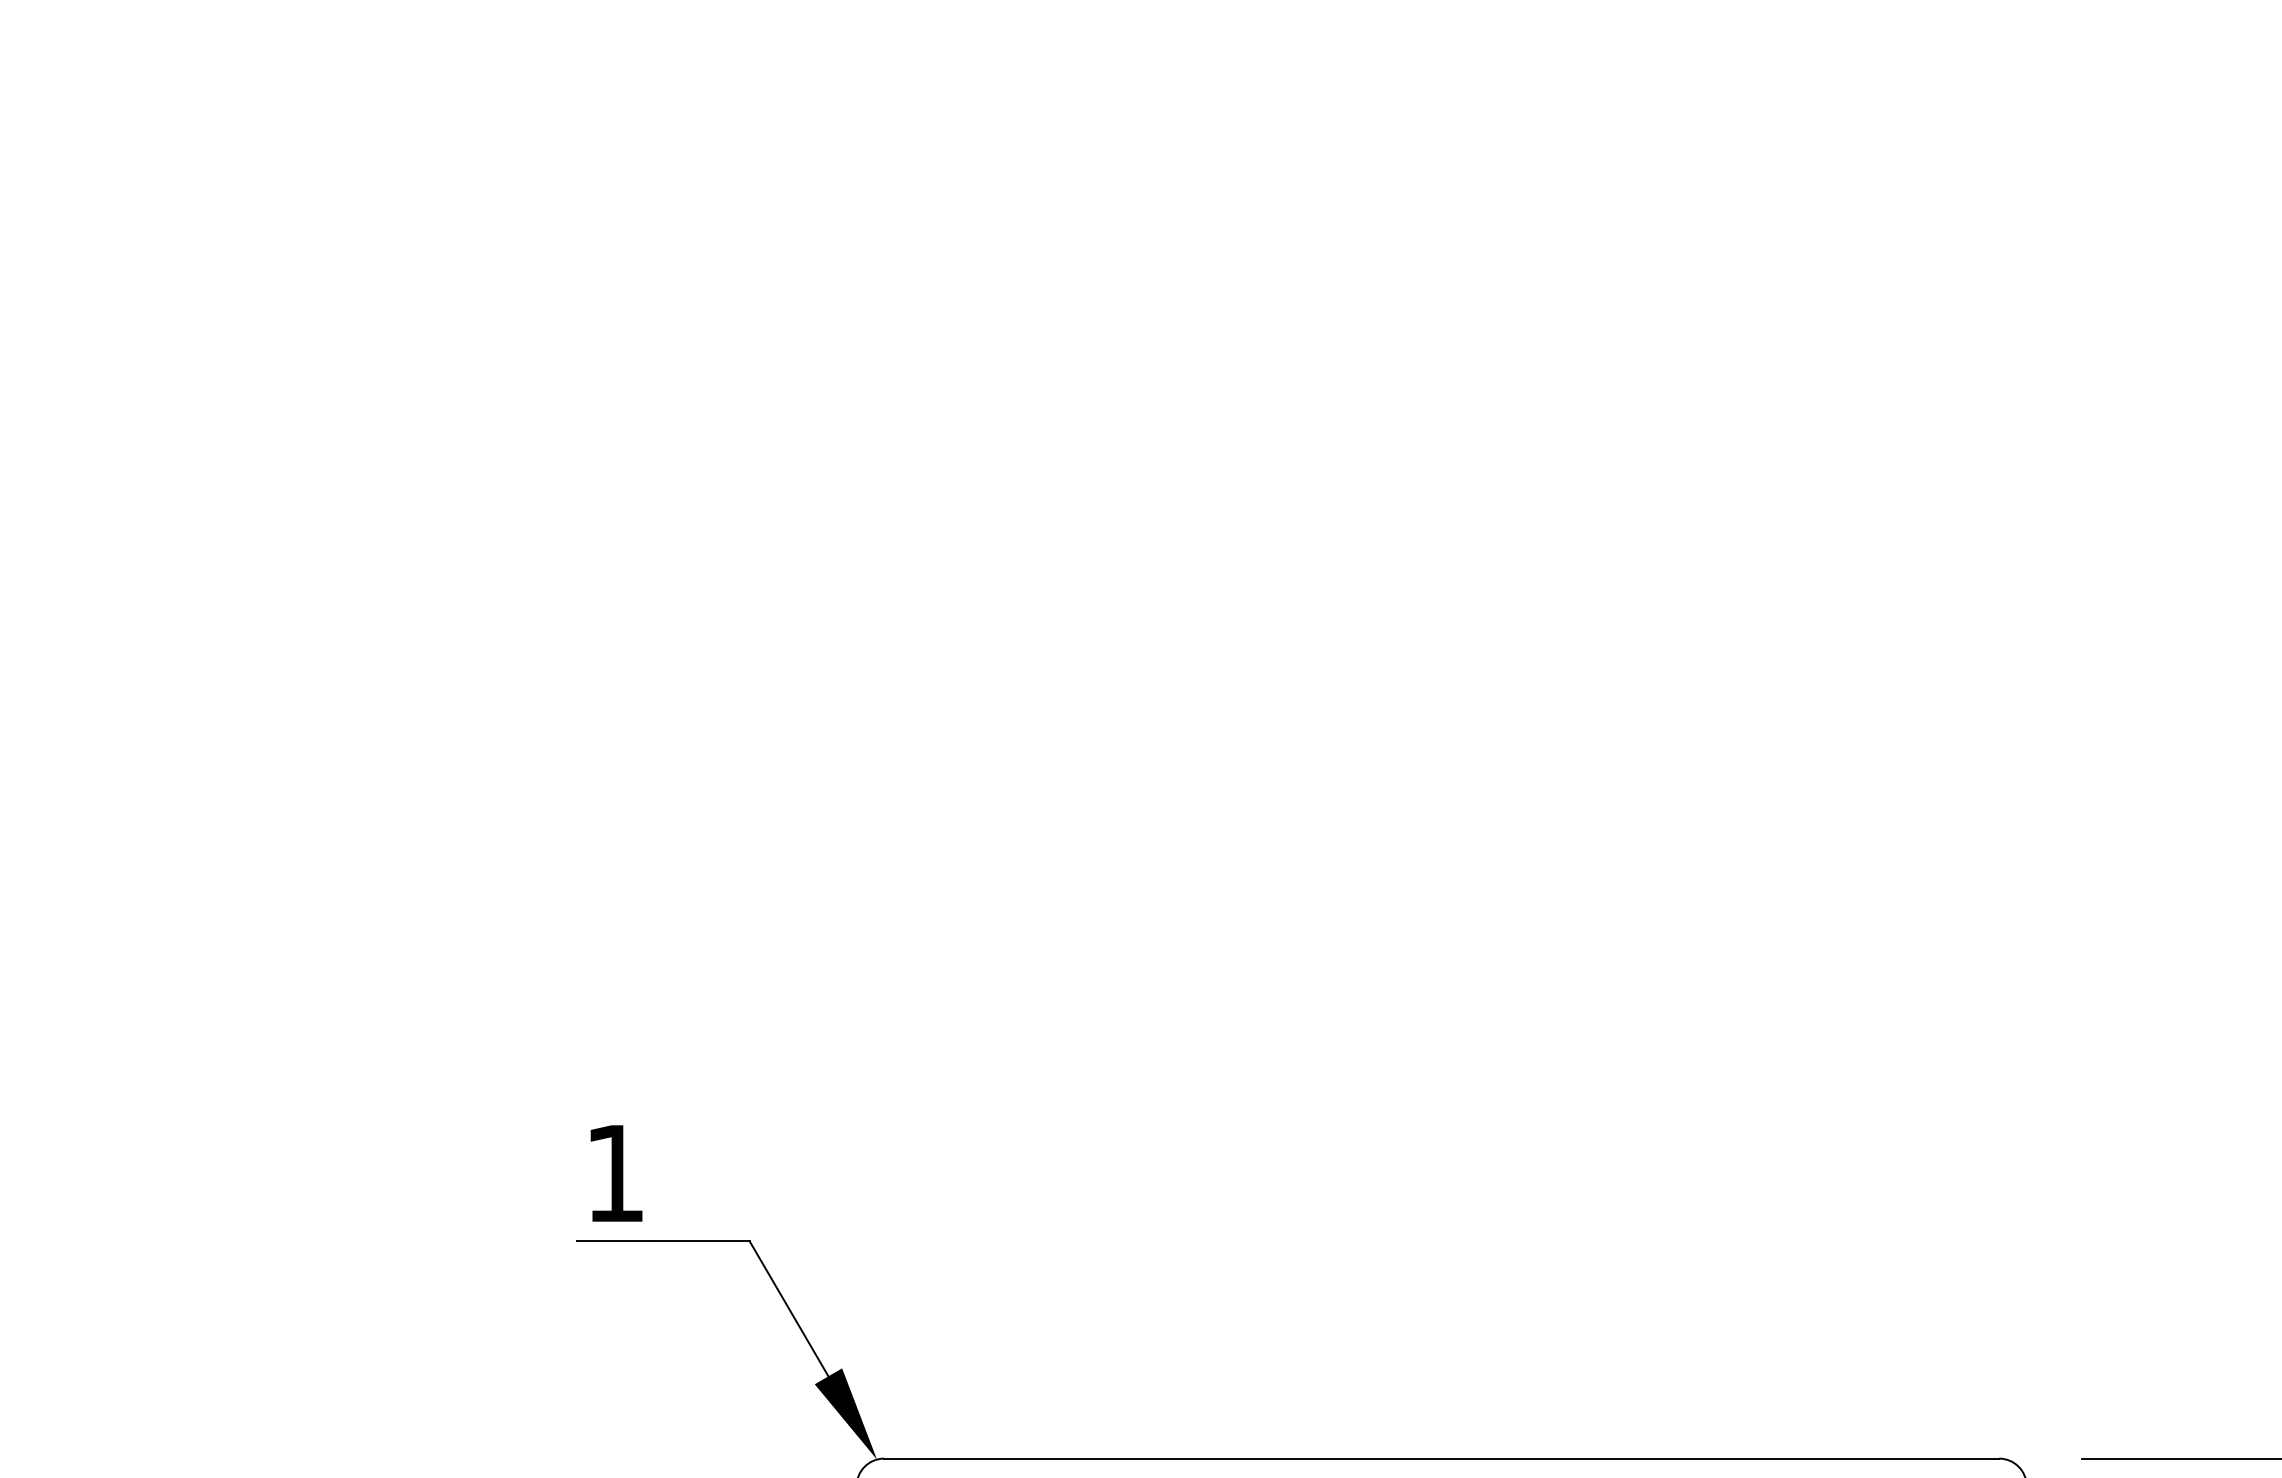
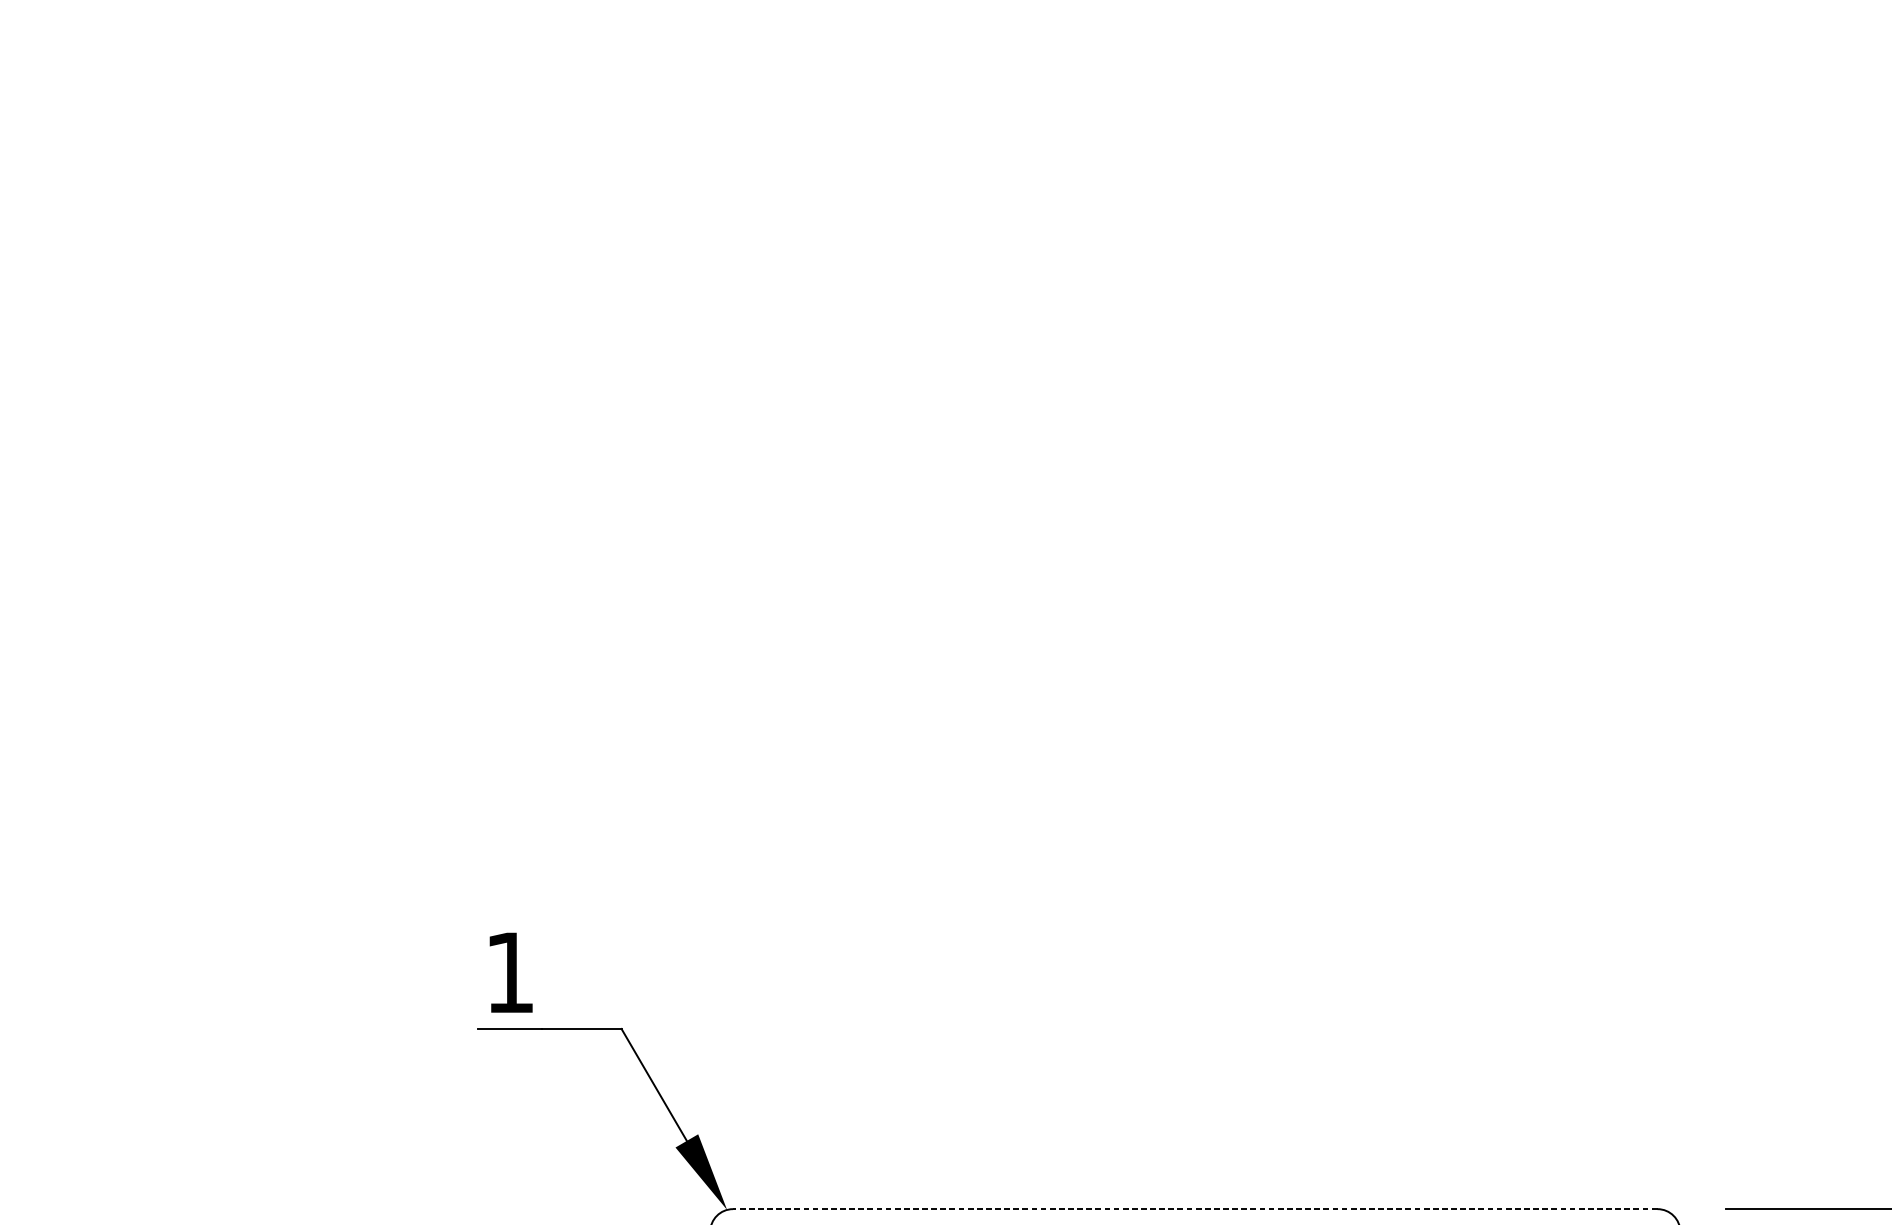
line: (1441, 1458) -> (1195, 1209), solid -> dashed

